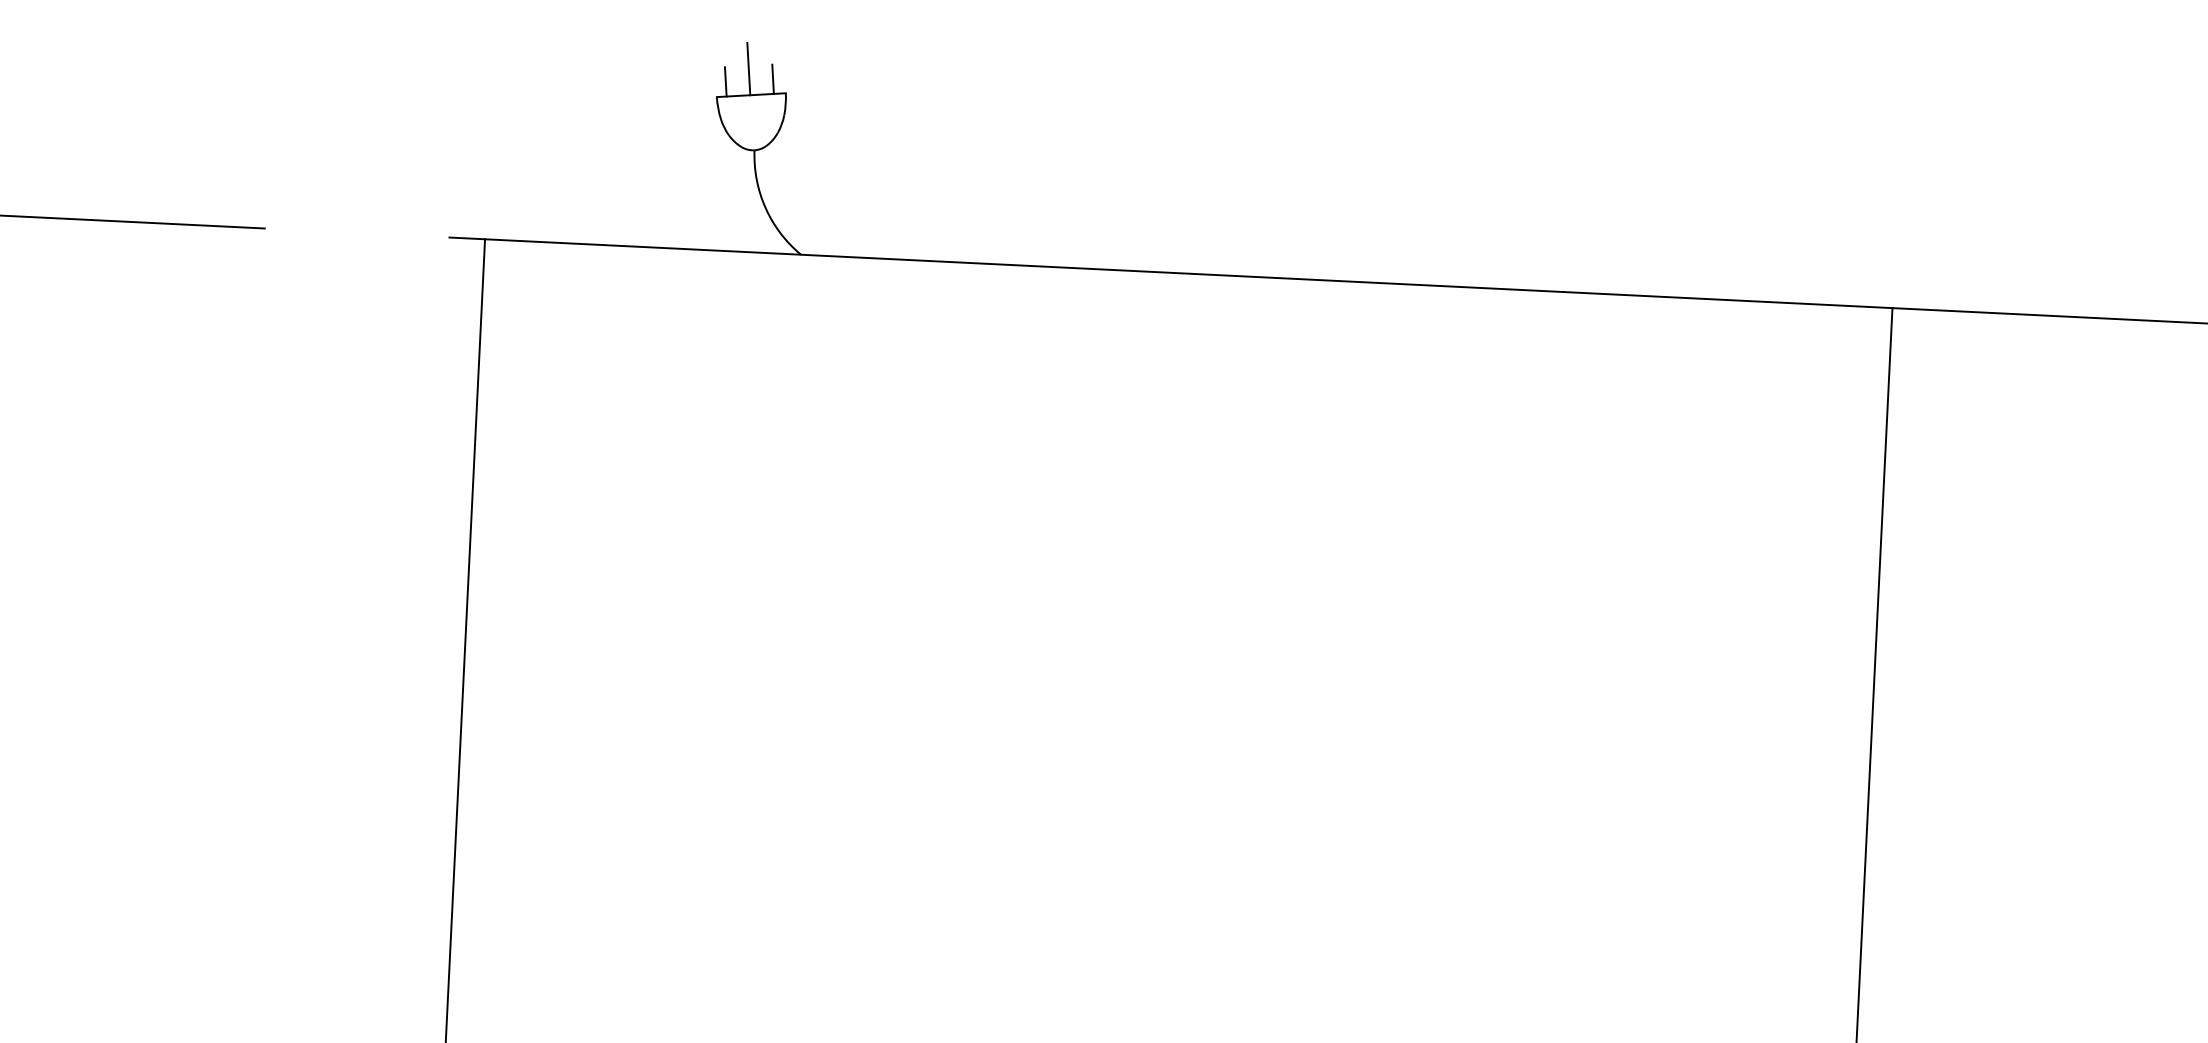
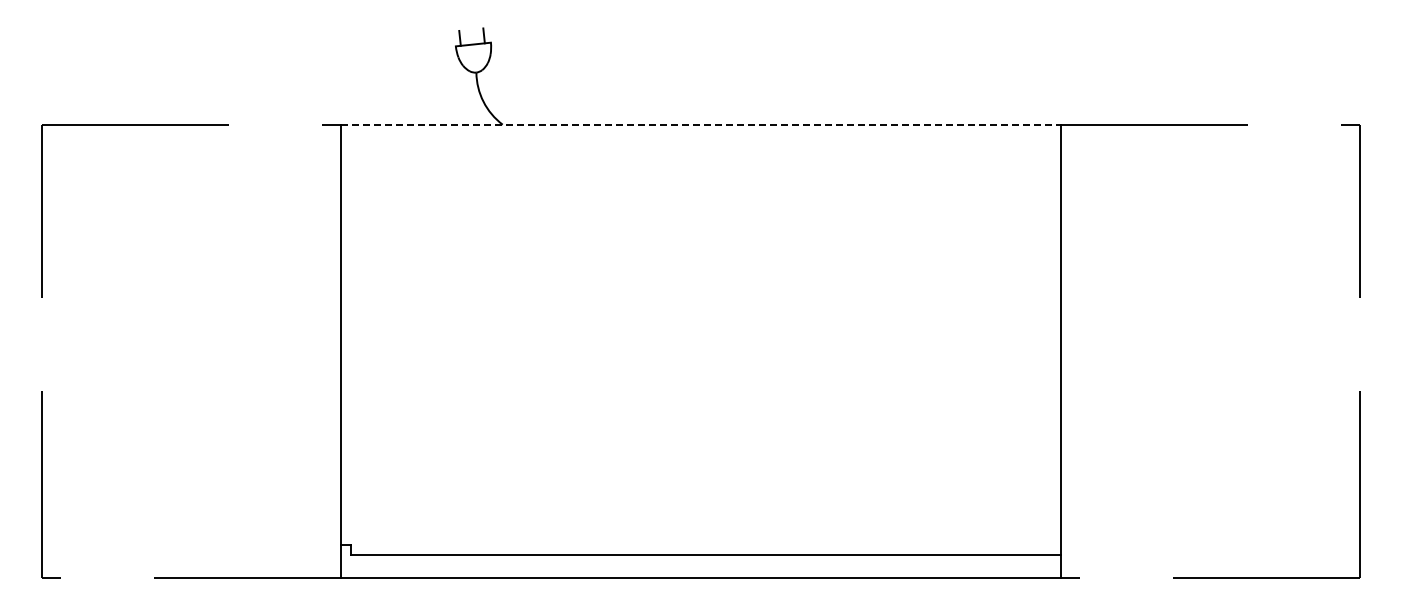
line: (748, 67) -> (471, 30), removed
line: (1189, 273) -> (701, 124), solid -> dashed

